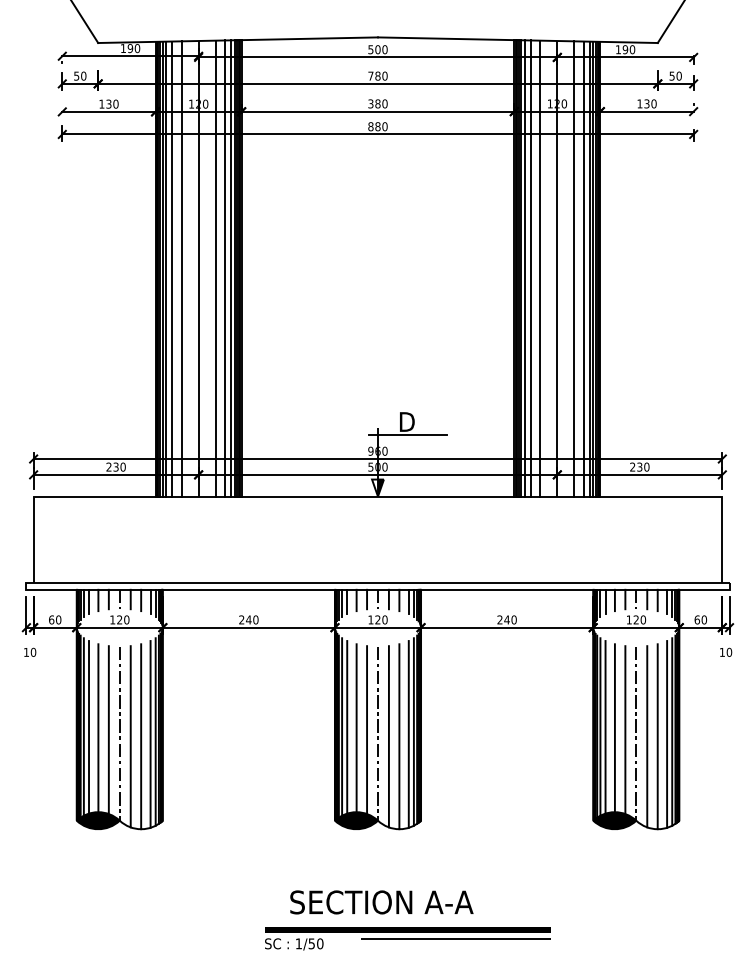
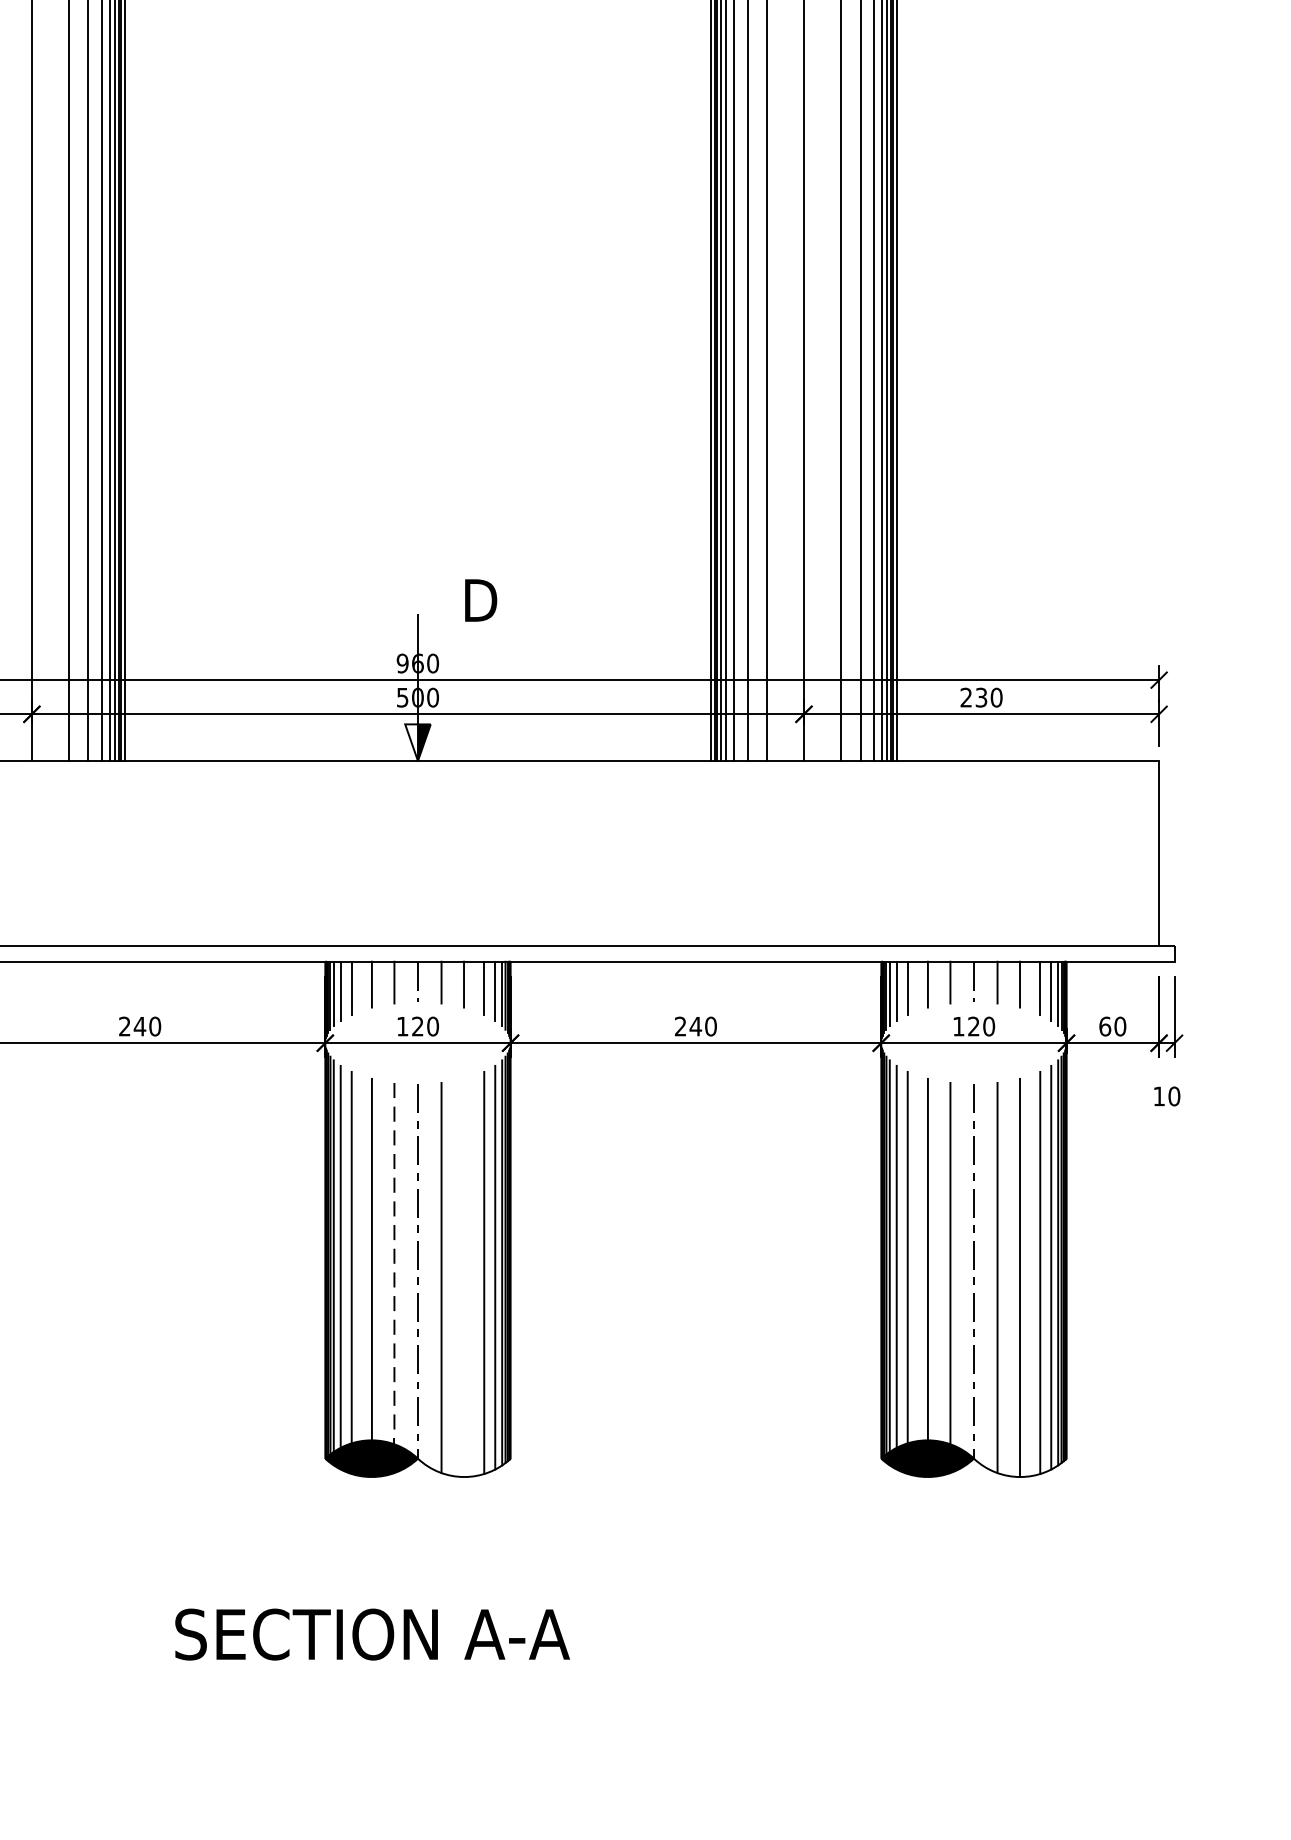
line: (408, 435) -> (483, 629), removed
line: (367, 730) -> (395, 1264), solid -> dashed
line: (399, 736) -> (464, 1277), removed
text: (381, 902) -> (371, 1634), moved
part: (407, 938) -> (481, 1712), removed

